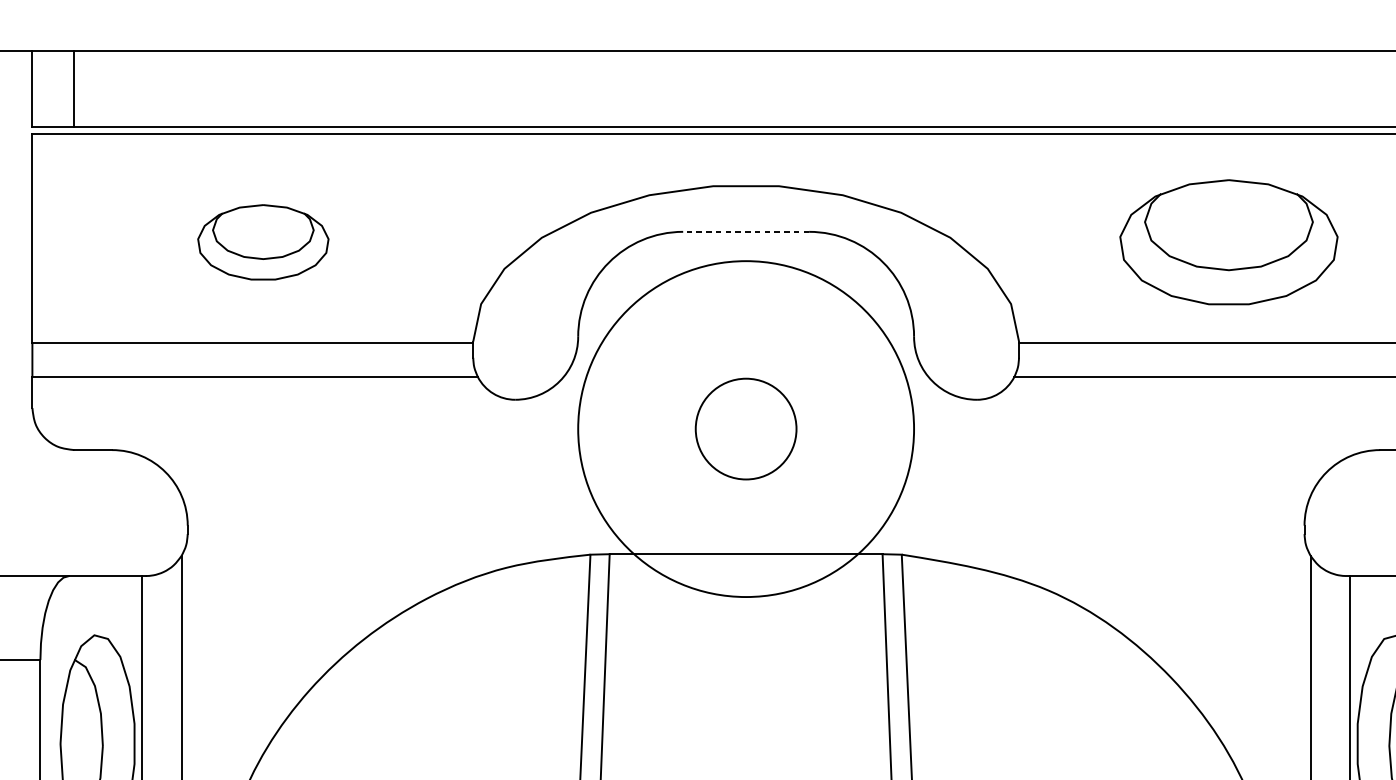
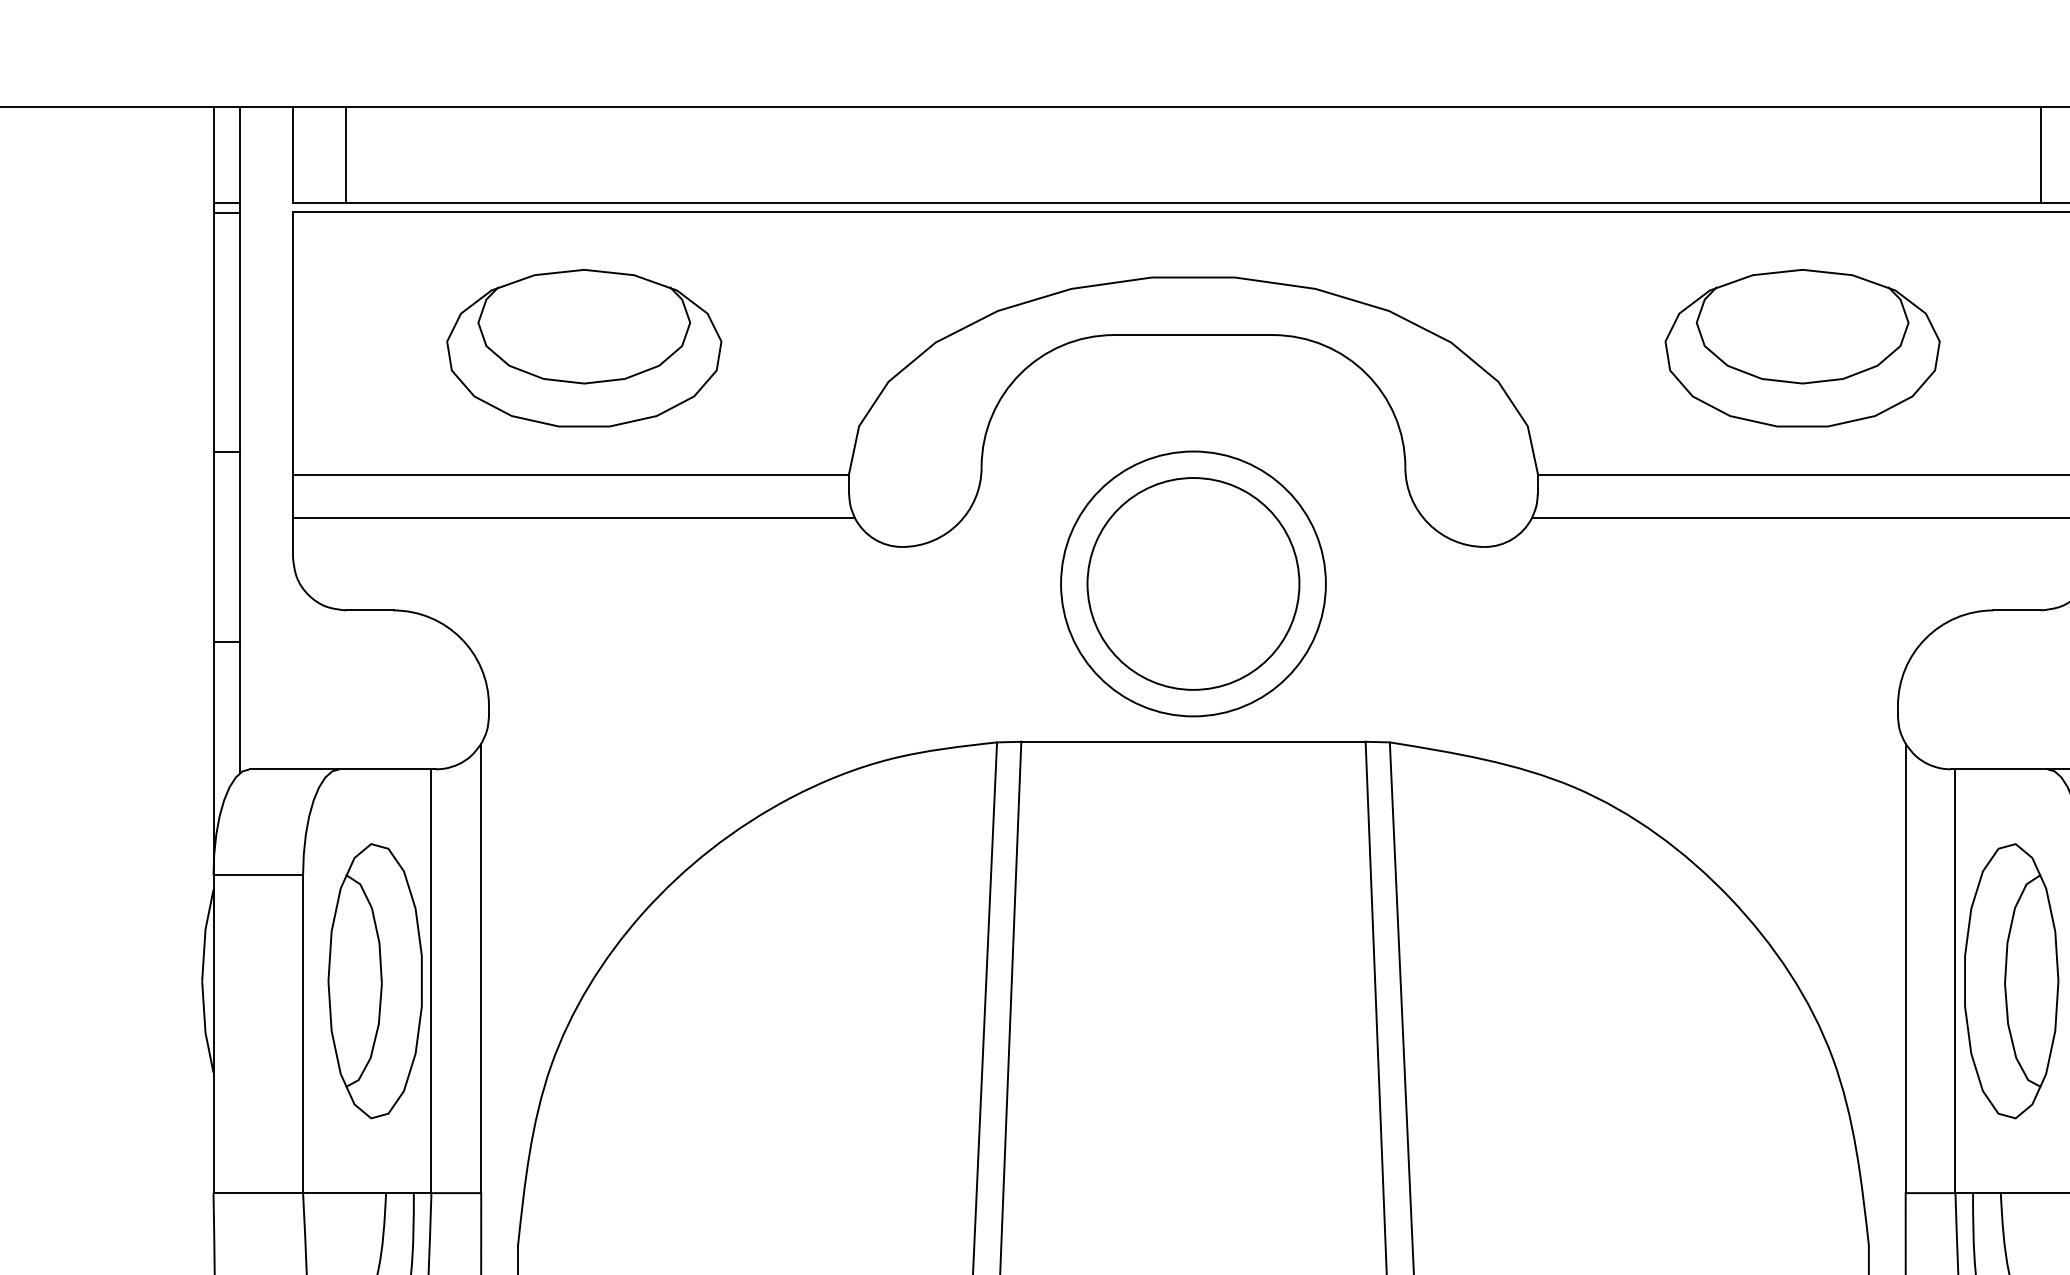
line: (745, 232) -> (1192, 335), dashed -> solid
part: (263, 242) -> (584, 348), size x1.67
circle: (746, 428) -> (1193, 583), size x0.62
circle: (746, 428) -> (1193, 583), size x1.67

